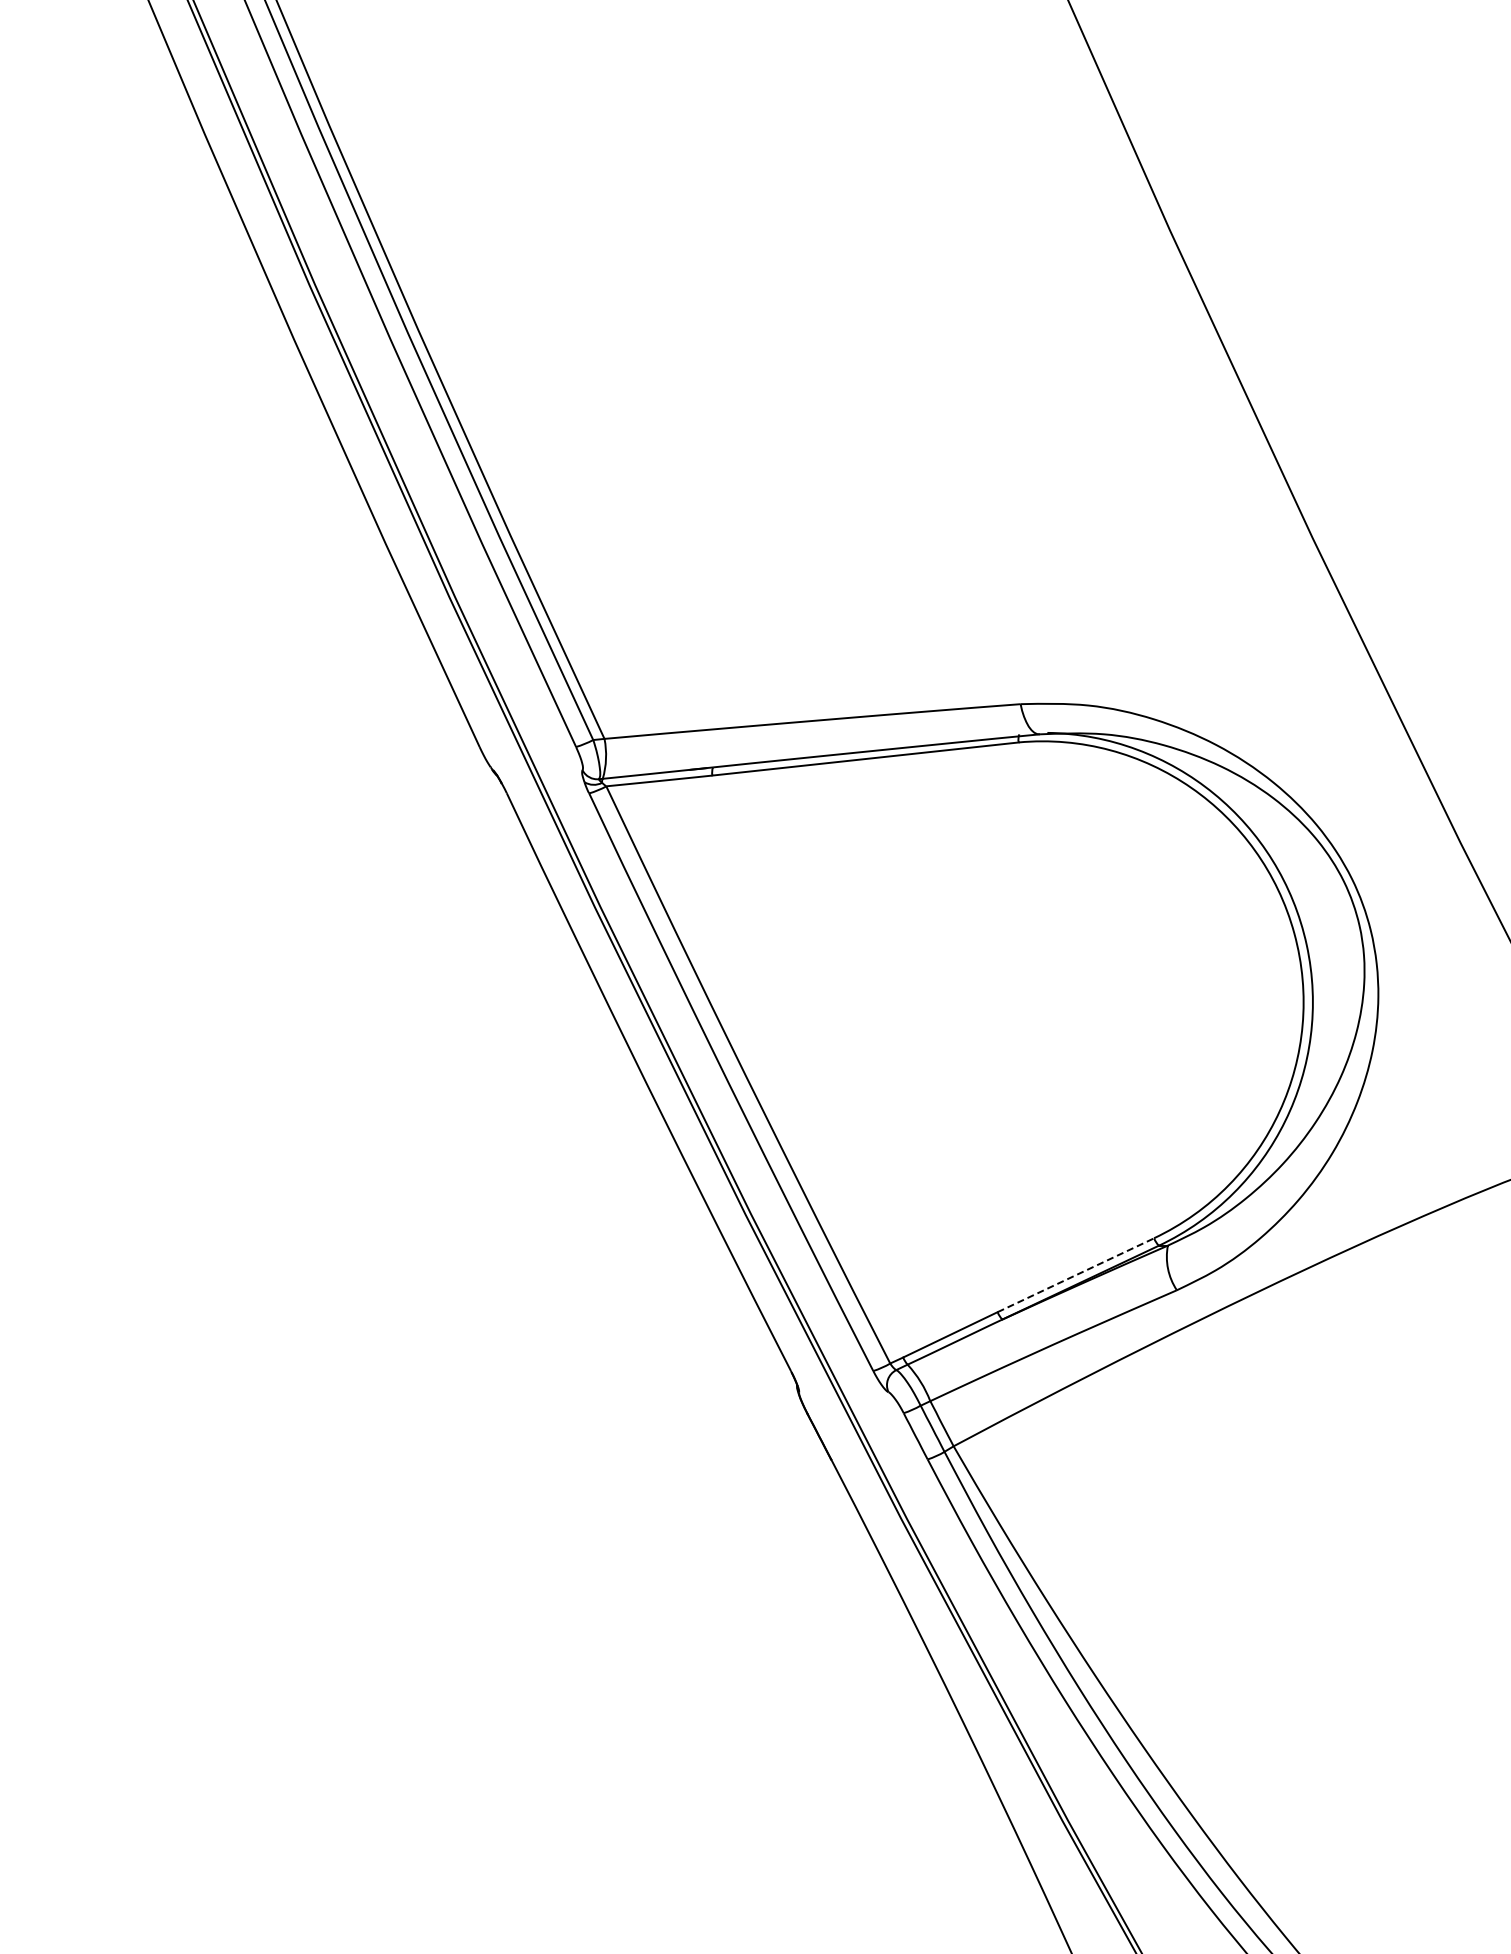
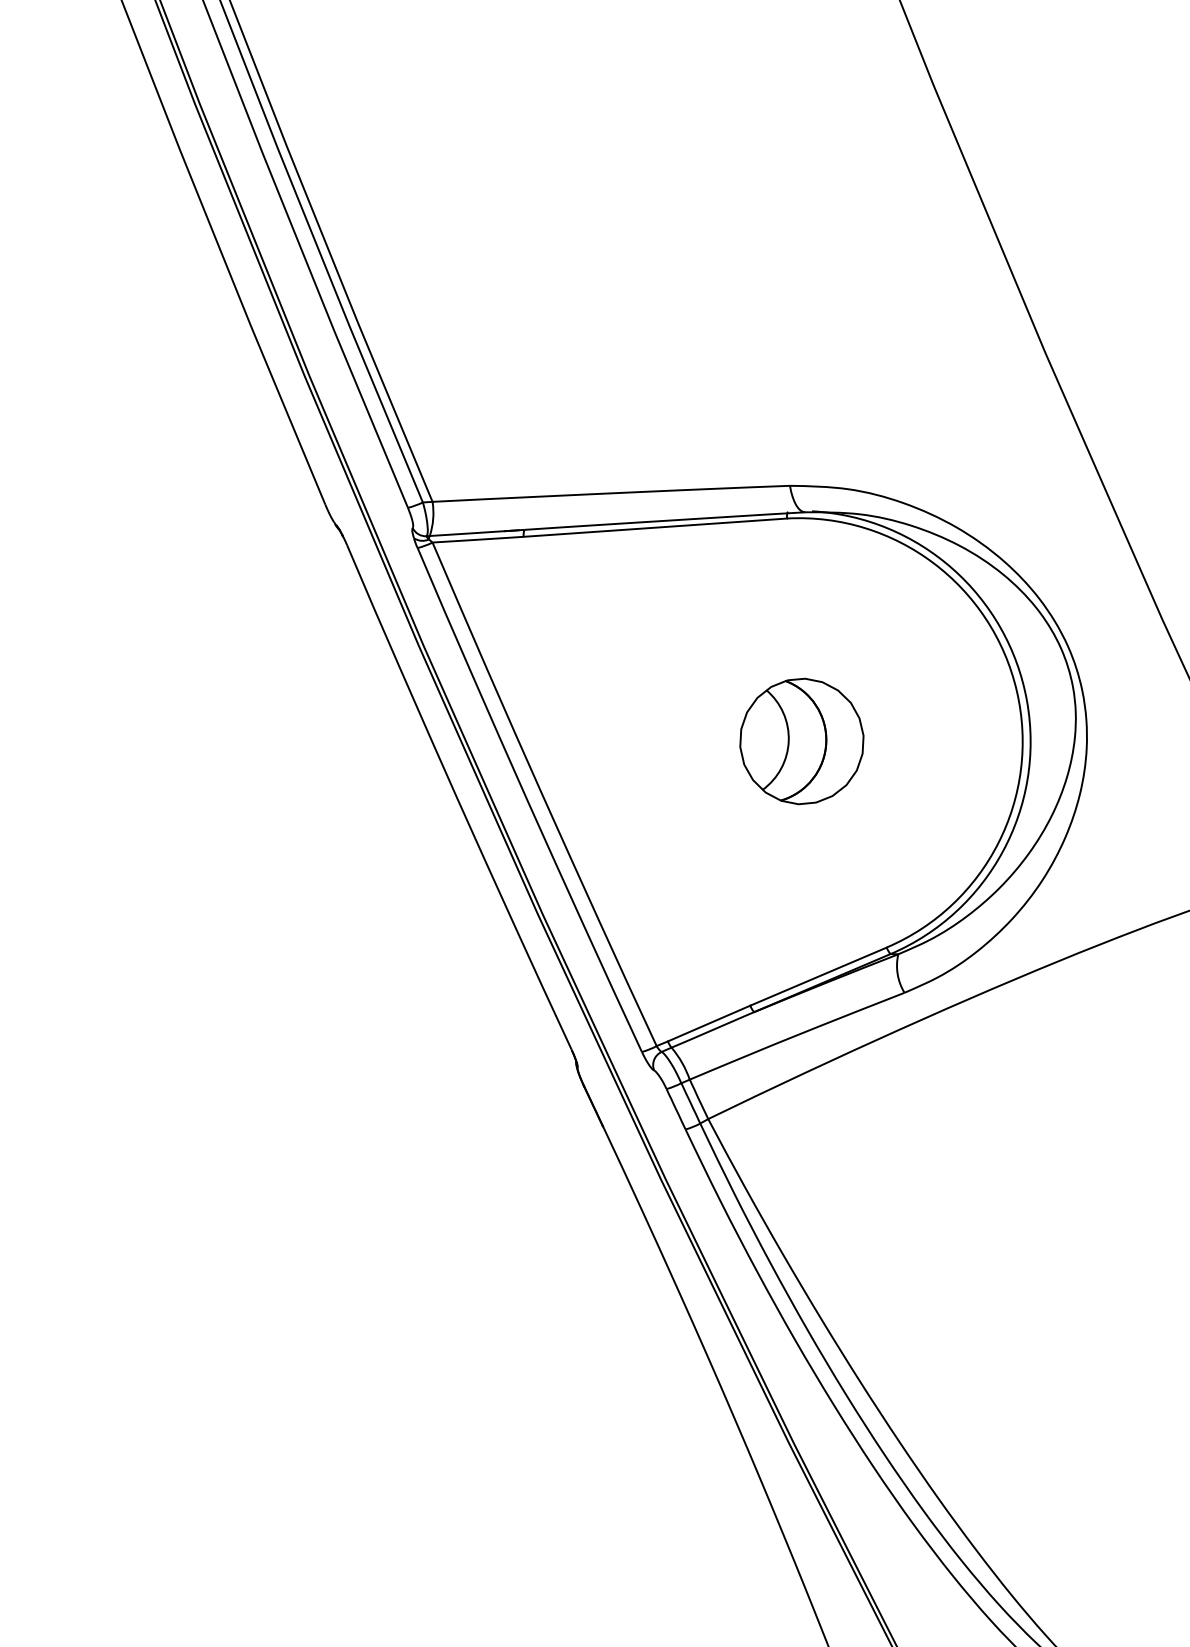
part: (1045, 1001) -> (801, 741), added
line: (1075, 1275) -> (818, 976), dashed -> solid

